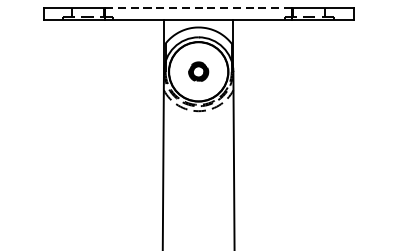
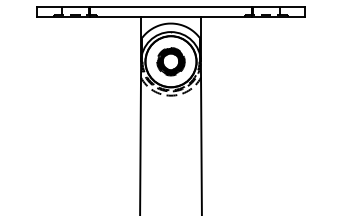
line: (199, 7) -> (171, 6), dashed -> solid
part: (198, 71) -> (170, 61), size x1.67

